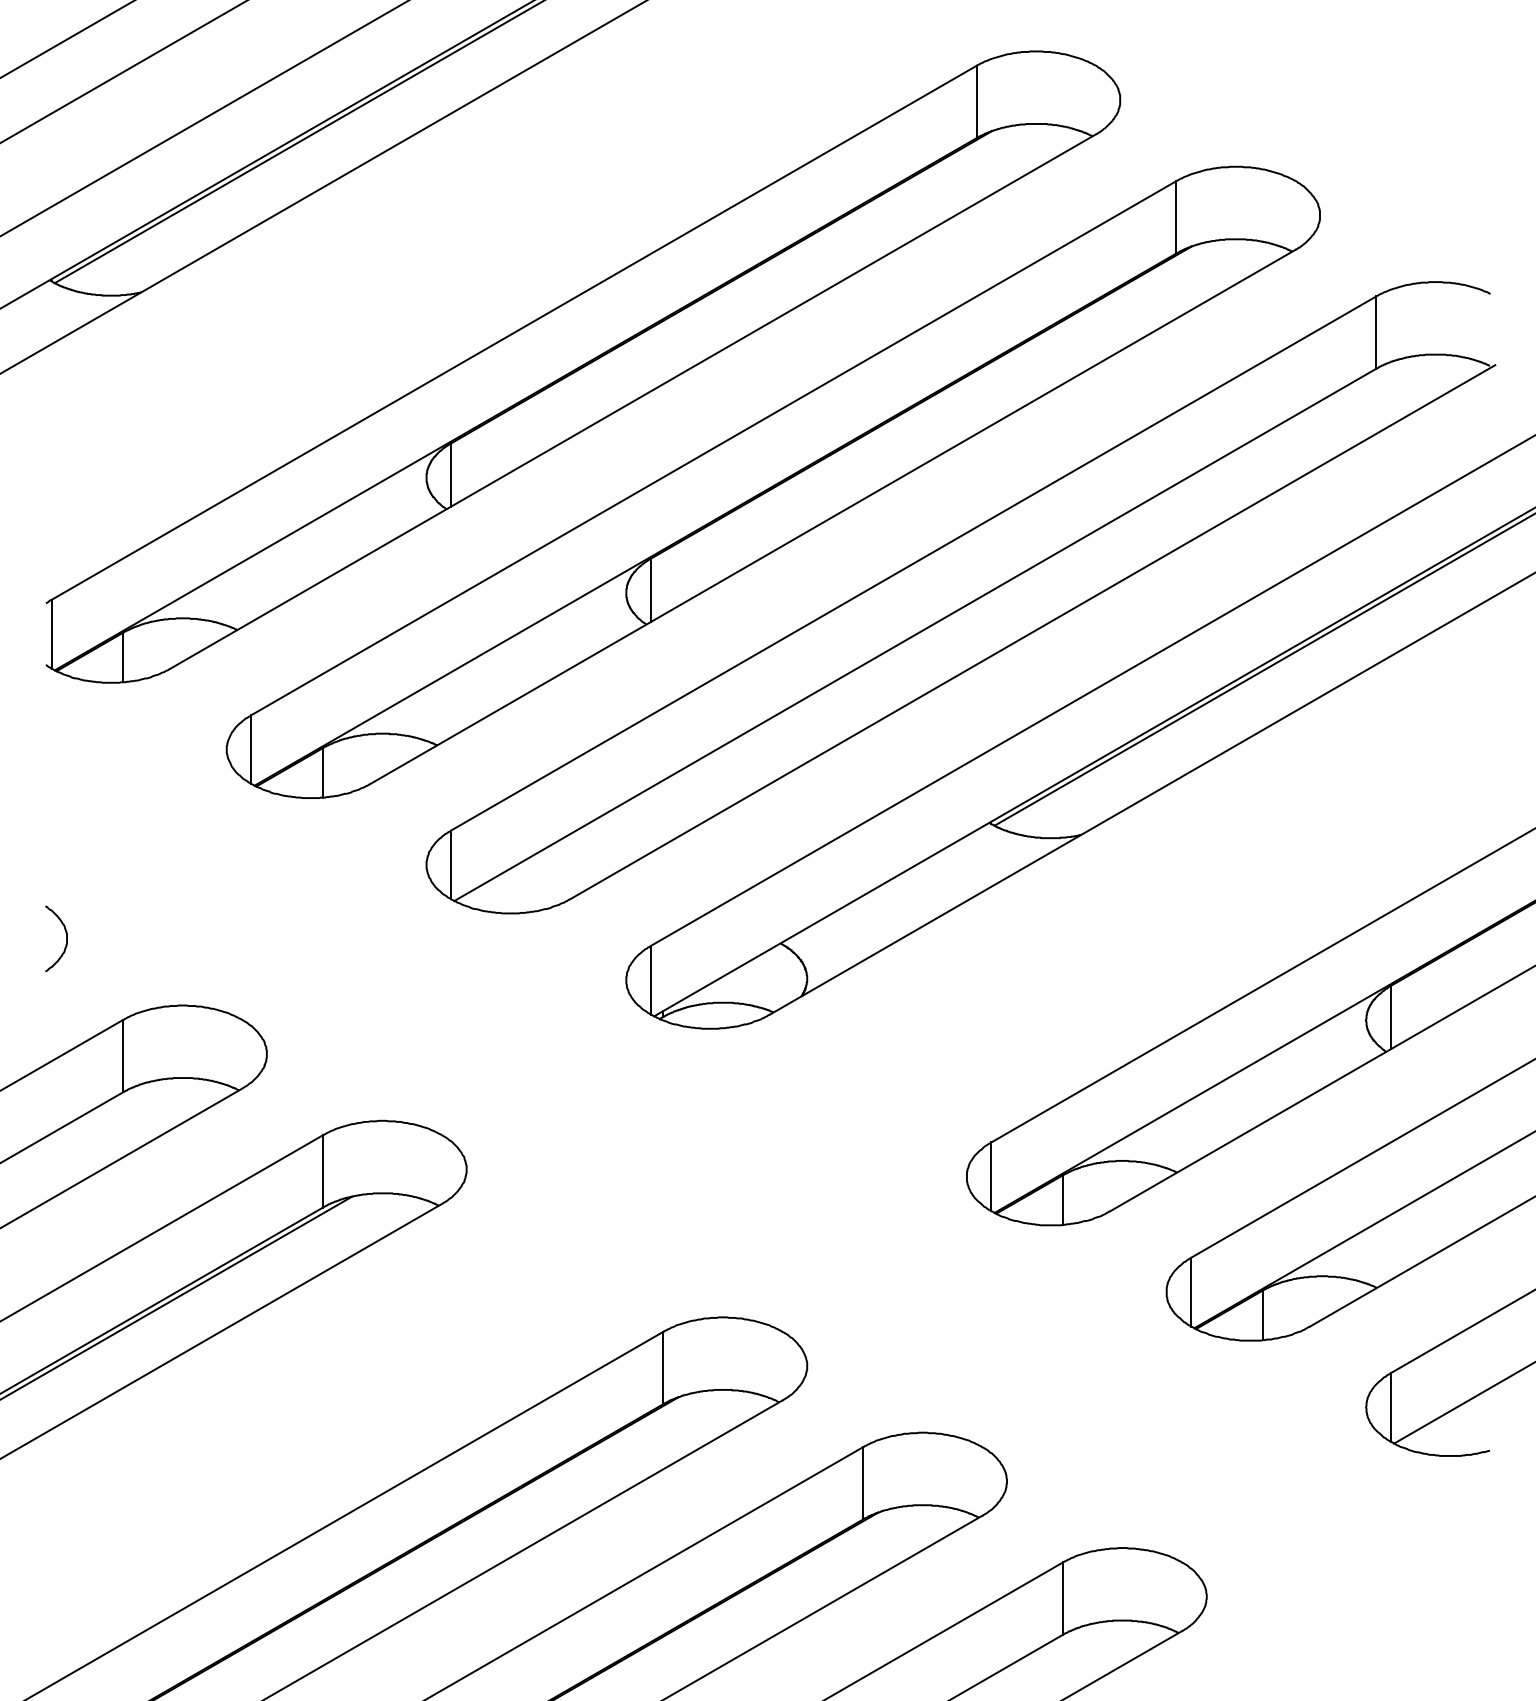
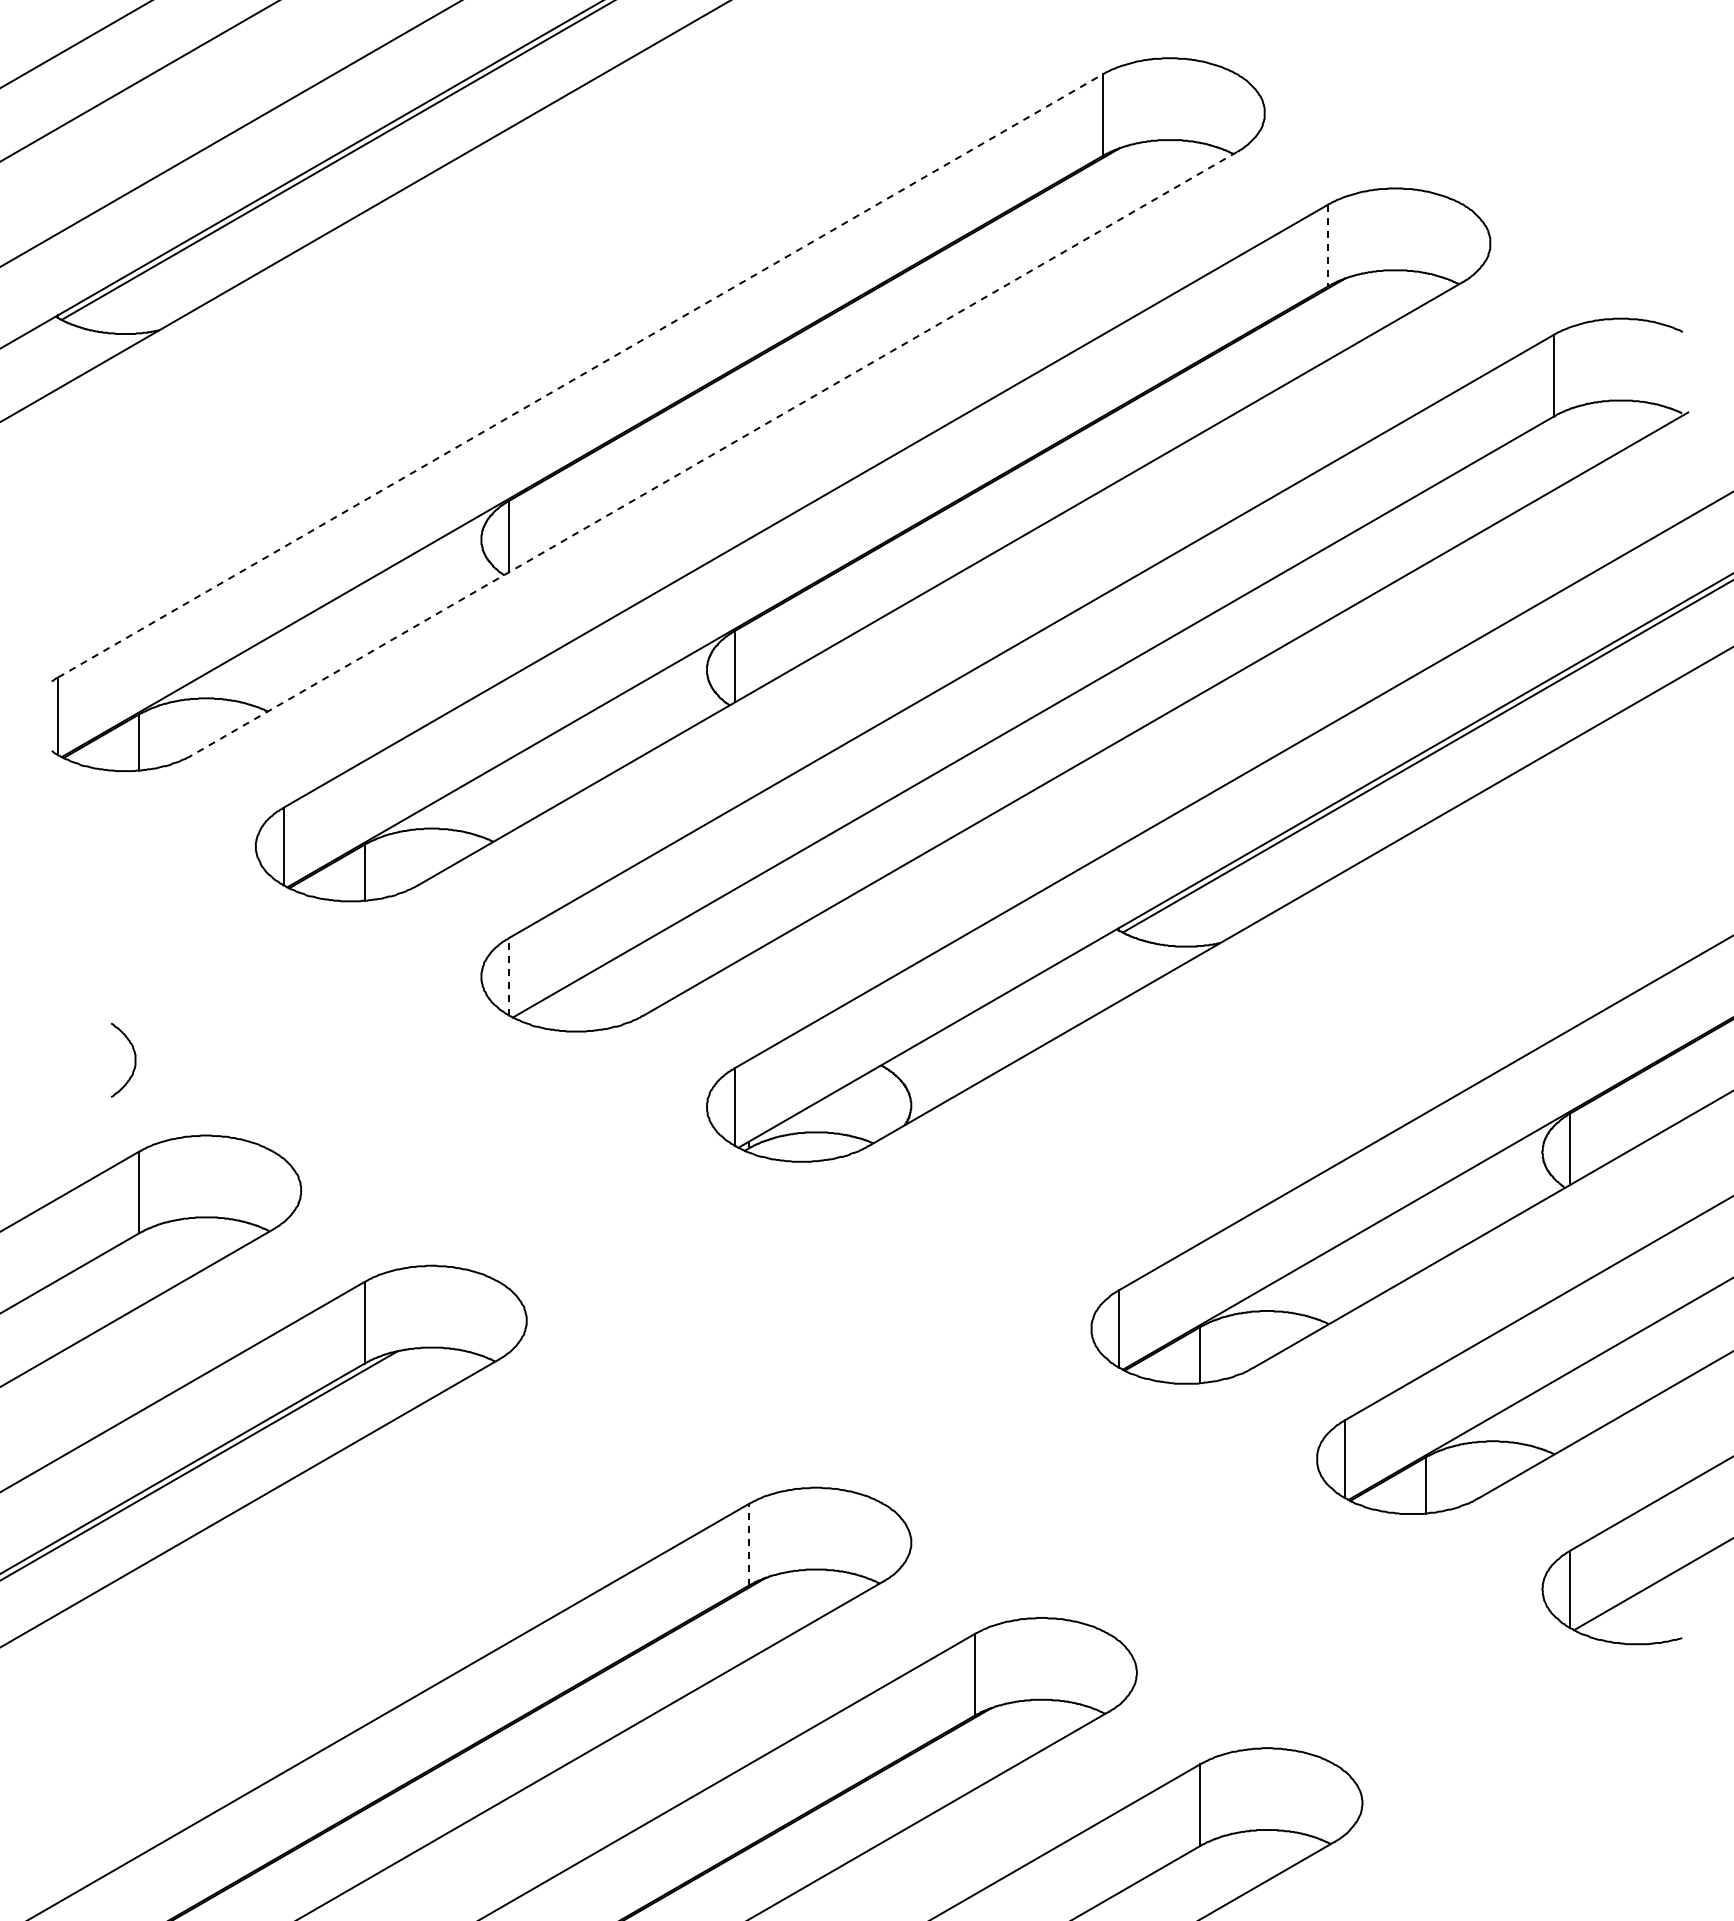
line: (1176, 217) -> (1328, 245), solid -> dashed
line: (514, 332) -> (580, 375), solid -> dashed
line: (632, 401) -> (714, 453), solid -> dashed
line: (451, 864) -> (509, 976), solid -> dashed
curve: (66, 938) -> (134, 1059), moved
line: (663, 1367) -> (748, 1544), solid -> dashed

